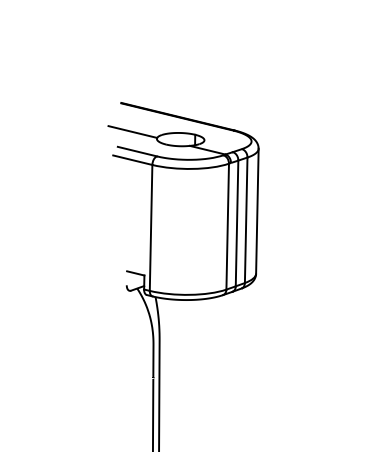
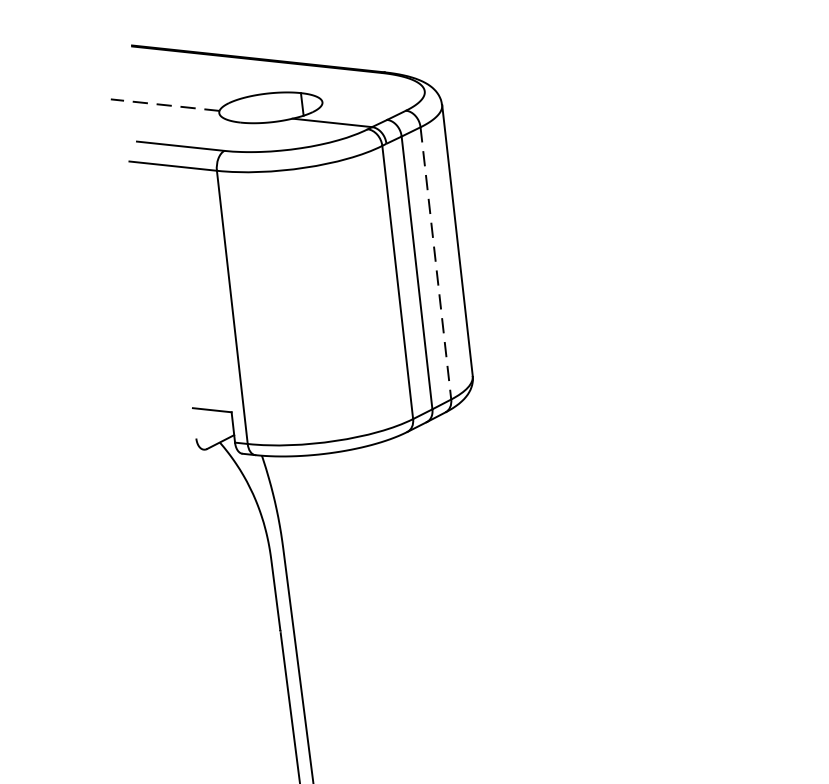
line: (132, 131) -> (164, 104), solid -> dashed
line: (246, 220) -> (436, 263), solid -> dashed

